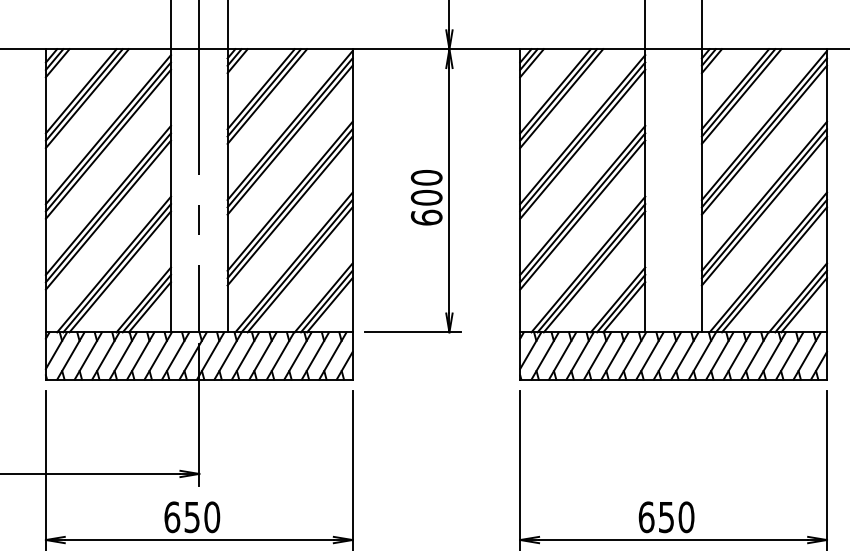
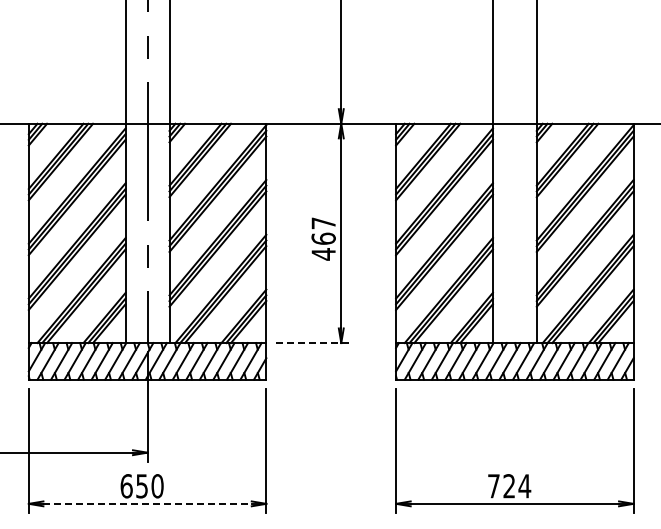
text: (426, 197) -> (323, 238), 600 -> 467
line: (413, 332) -> (313, 343), solid -> dashed
text: (666, 517) -> (509, 486), 650 -> 724
line: (200, 539) -> (148, 503), solid -> dashed

